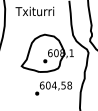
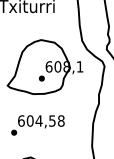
text: (53, 88) -> (37, 125), moved

